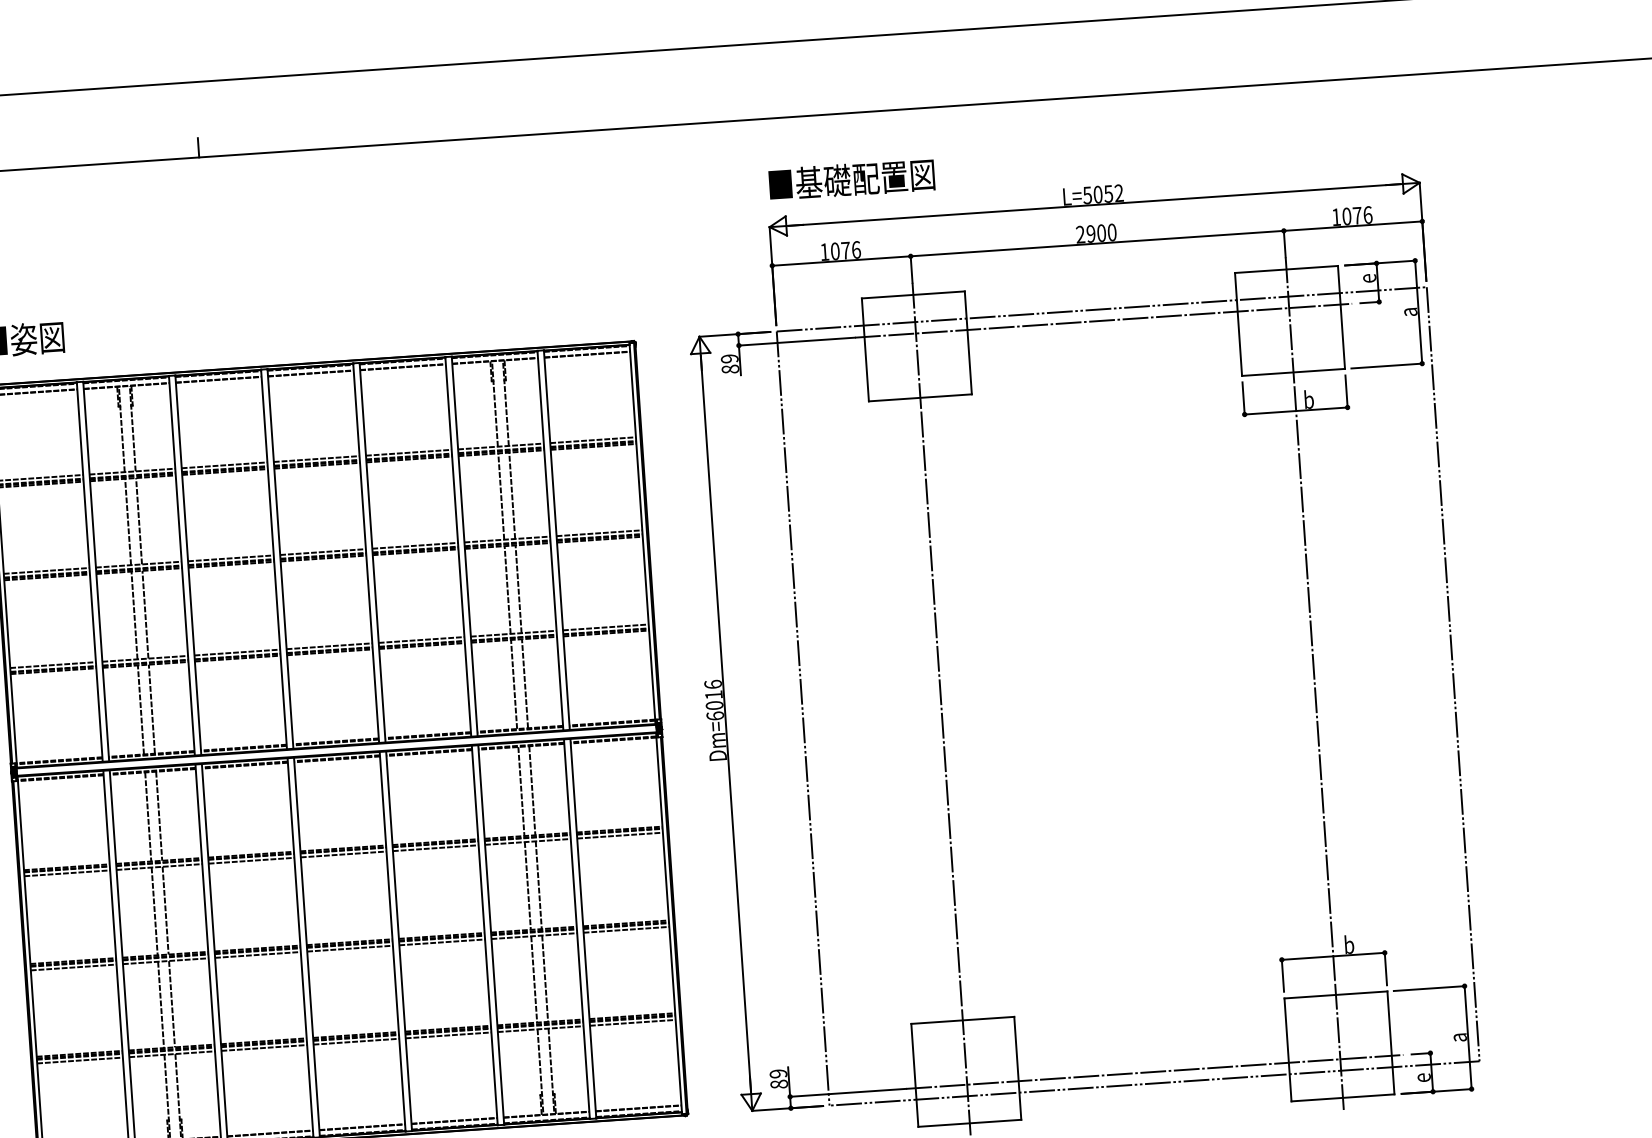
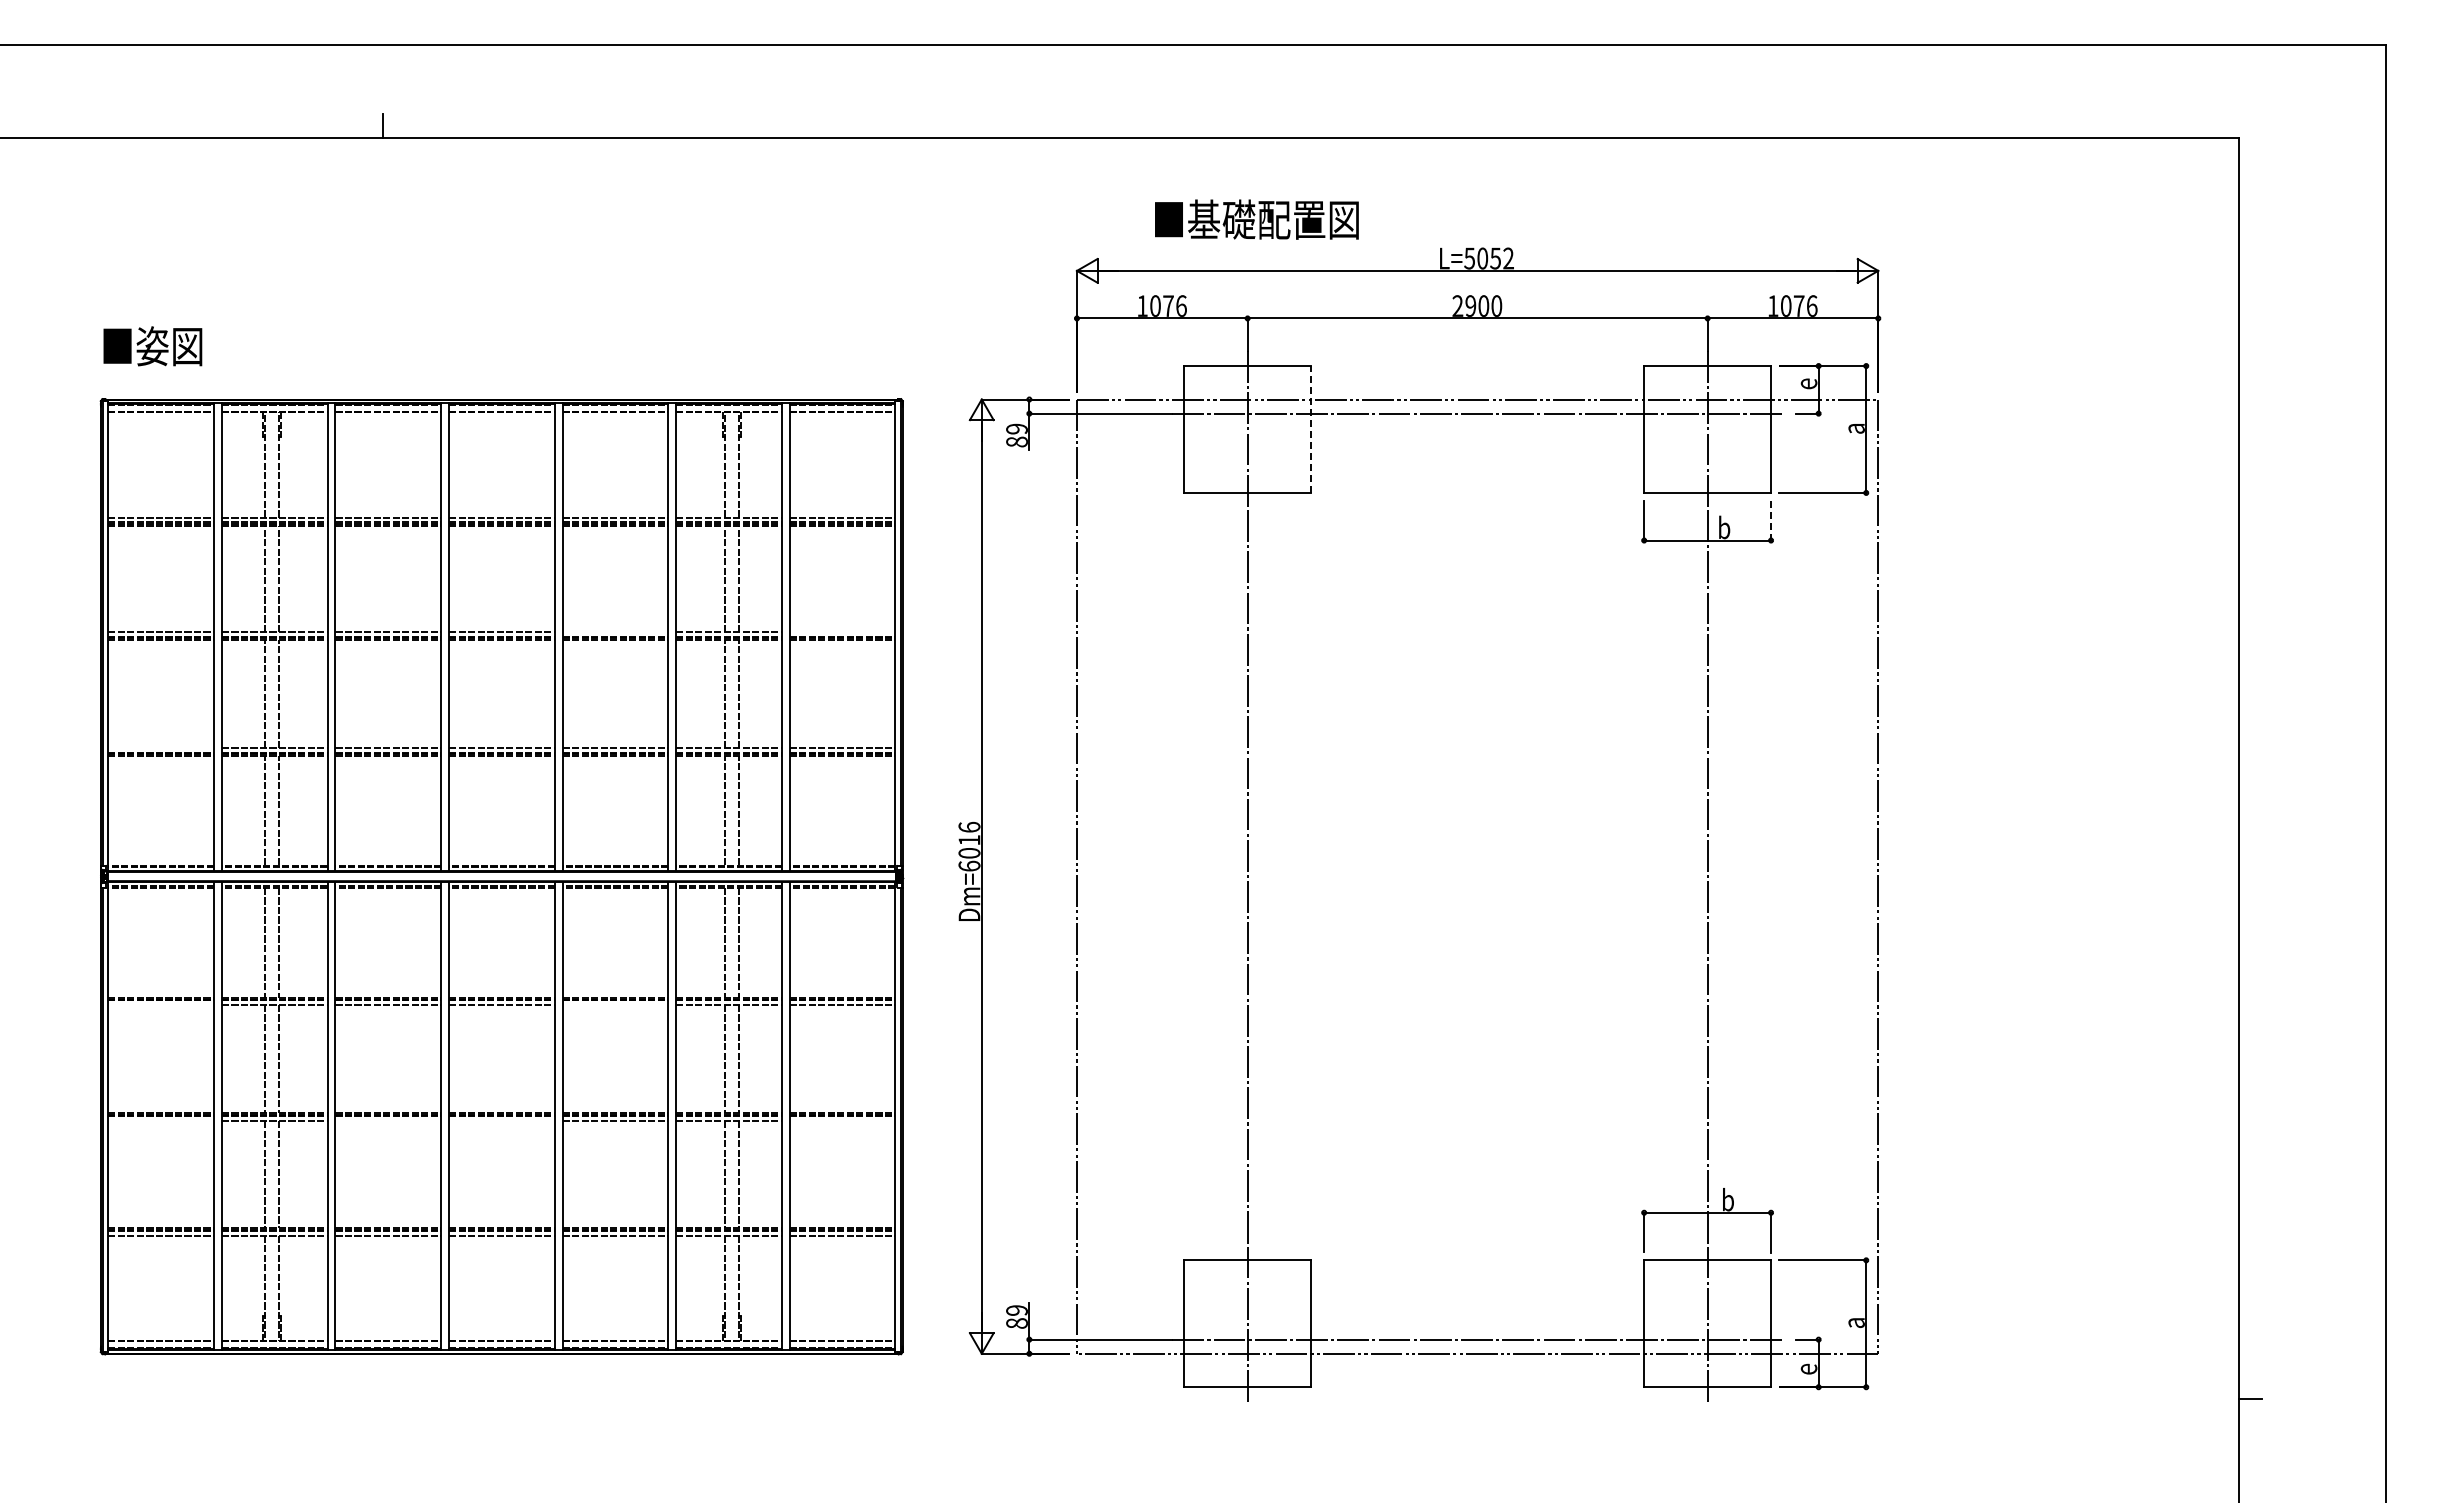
text: (851, 179) -> (1256, 219), moved
line: (968, 342) -> (1311, 429), solid -> dashed
line: (1346, 391) -> (1771, 520), solid -> dashed
line: (599, 533) -> (842, 632), removed
line: (415, 546) -> (615, 632), removed
line: (52, 665) -> (160, 748), removed
line: (435, 847) -> (615, 1004), removed
line: (66, 872) -> (160, 1004), removed
line: (626, 930) -> (842, 1121), removed
line: (349, 949) -> (501, 1121), removed
line: (258, 955) -> (388, 1121), removed
line: (73, 967) -> (160, 1121), removed

